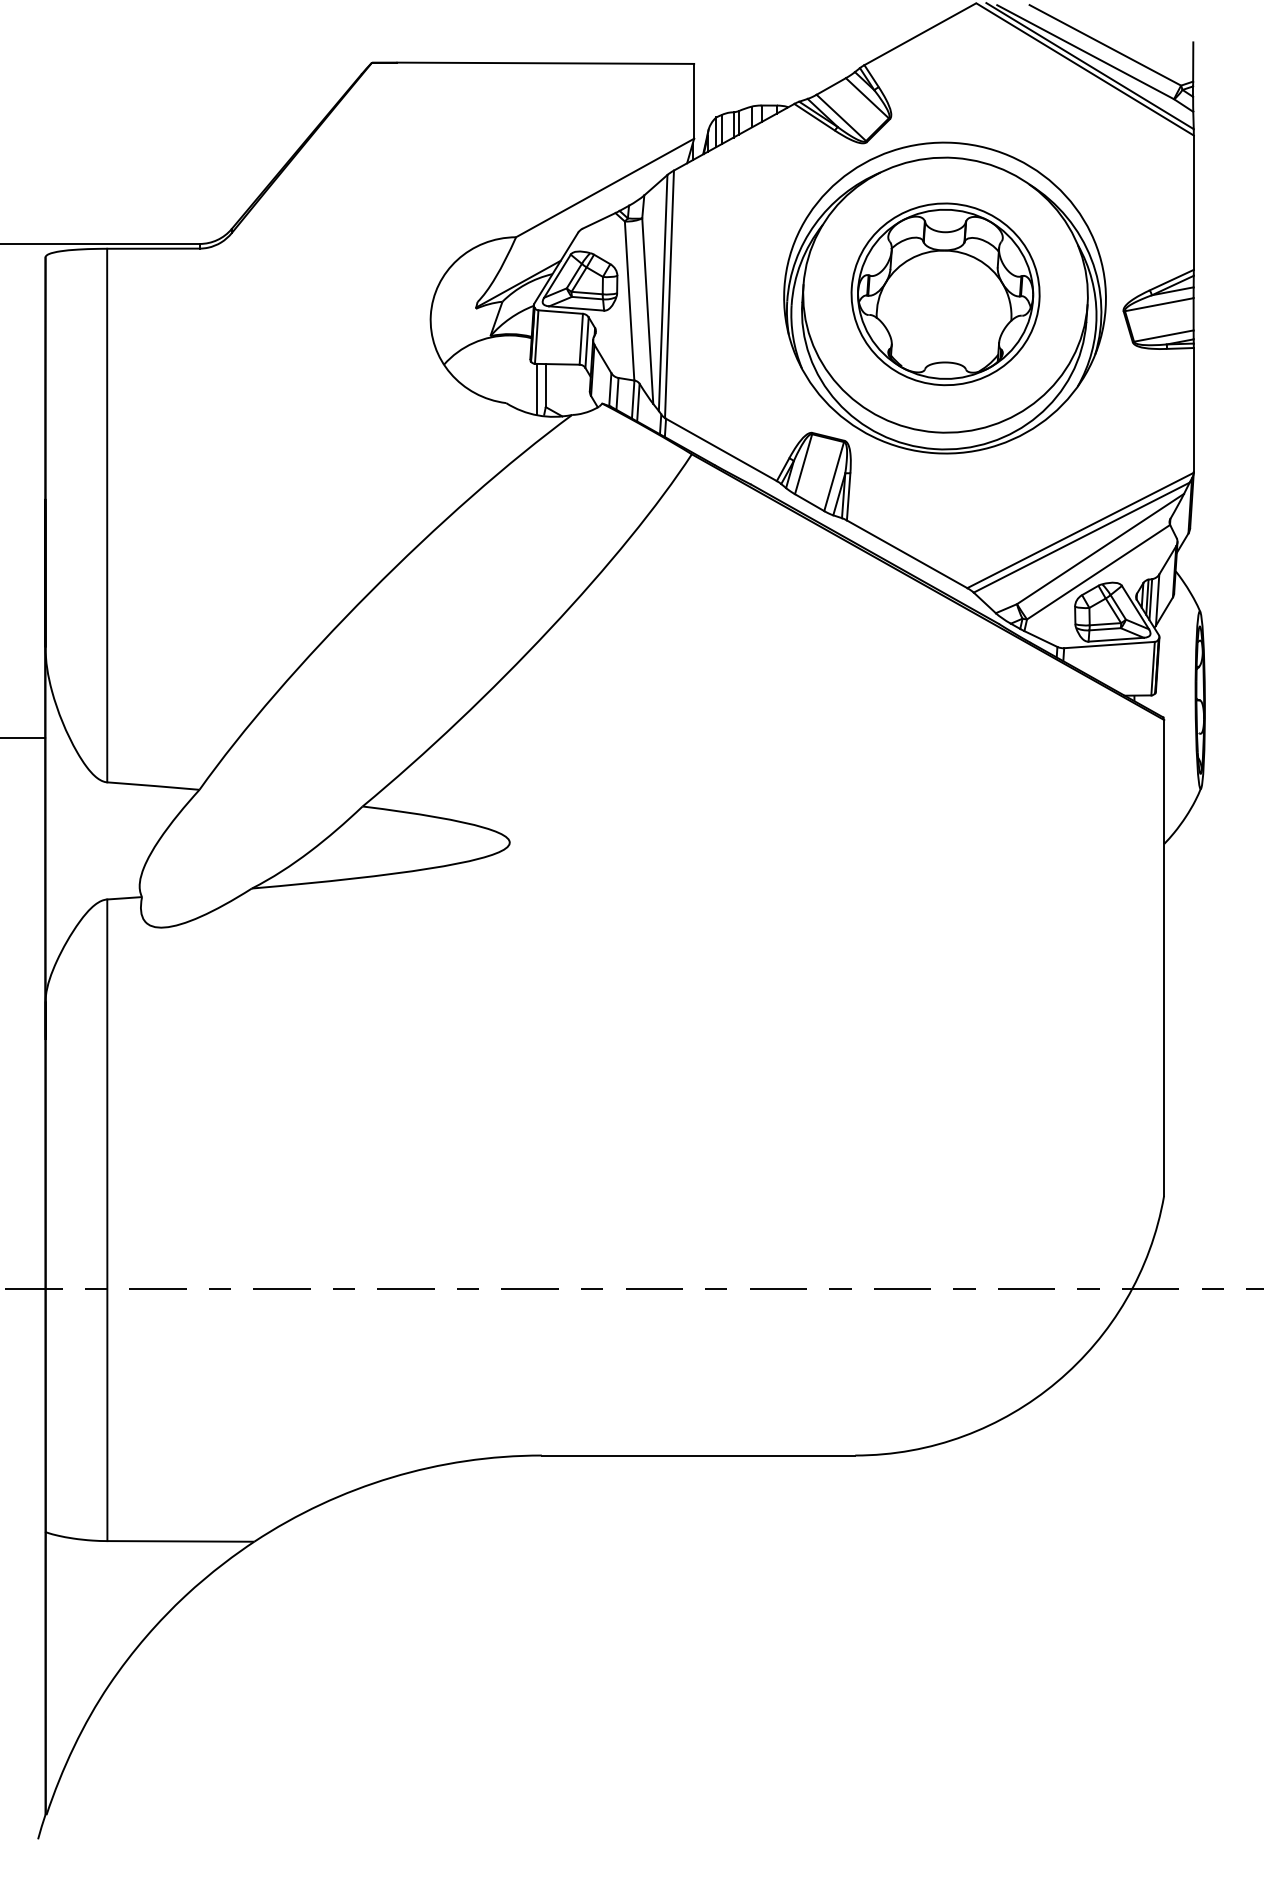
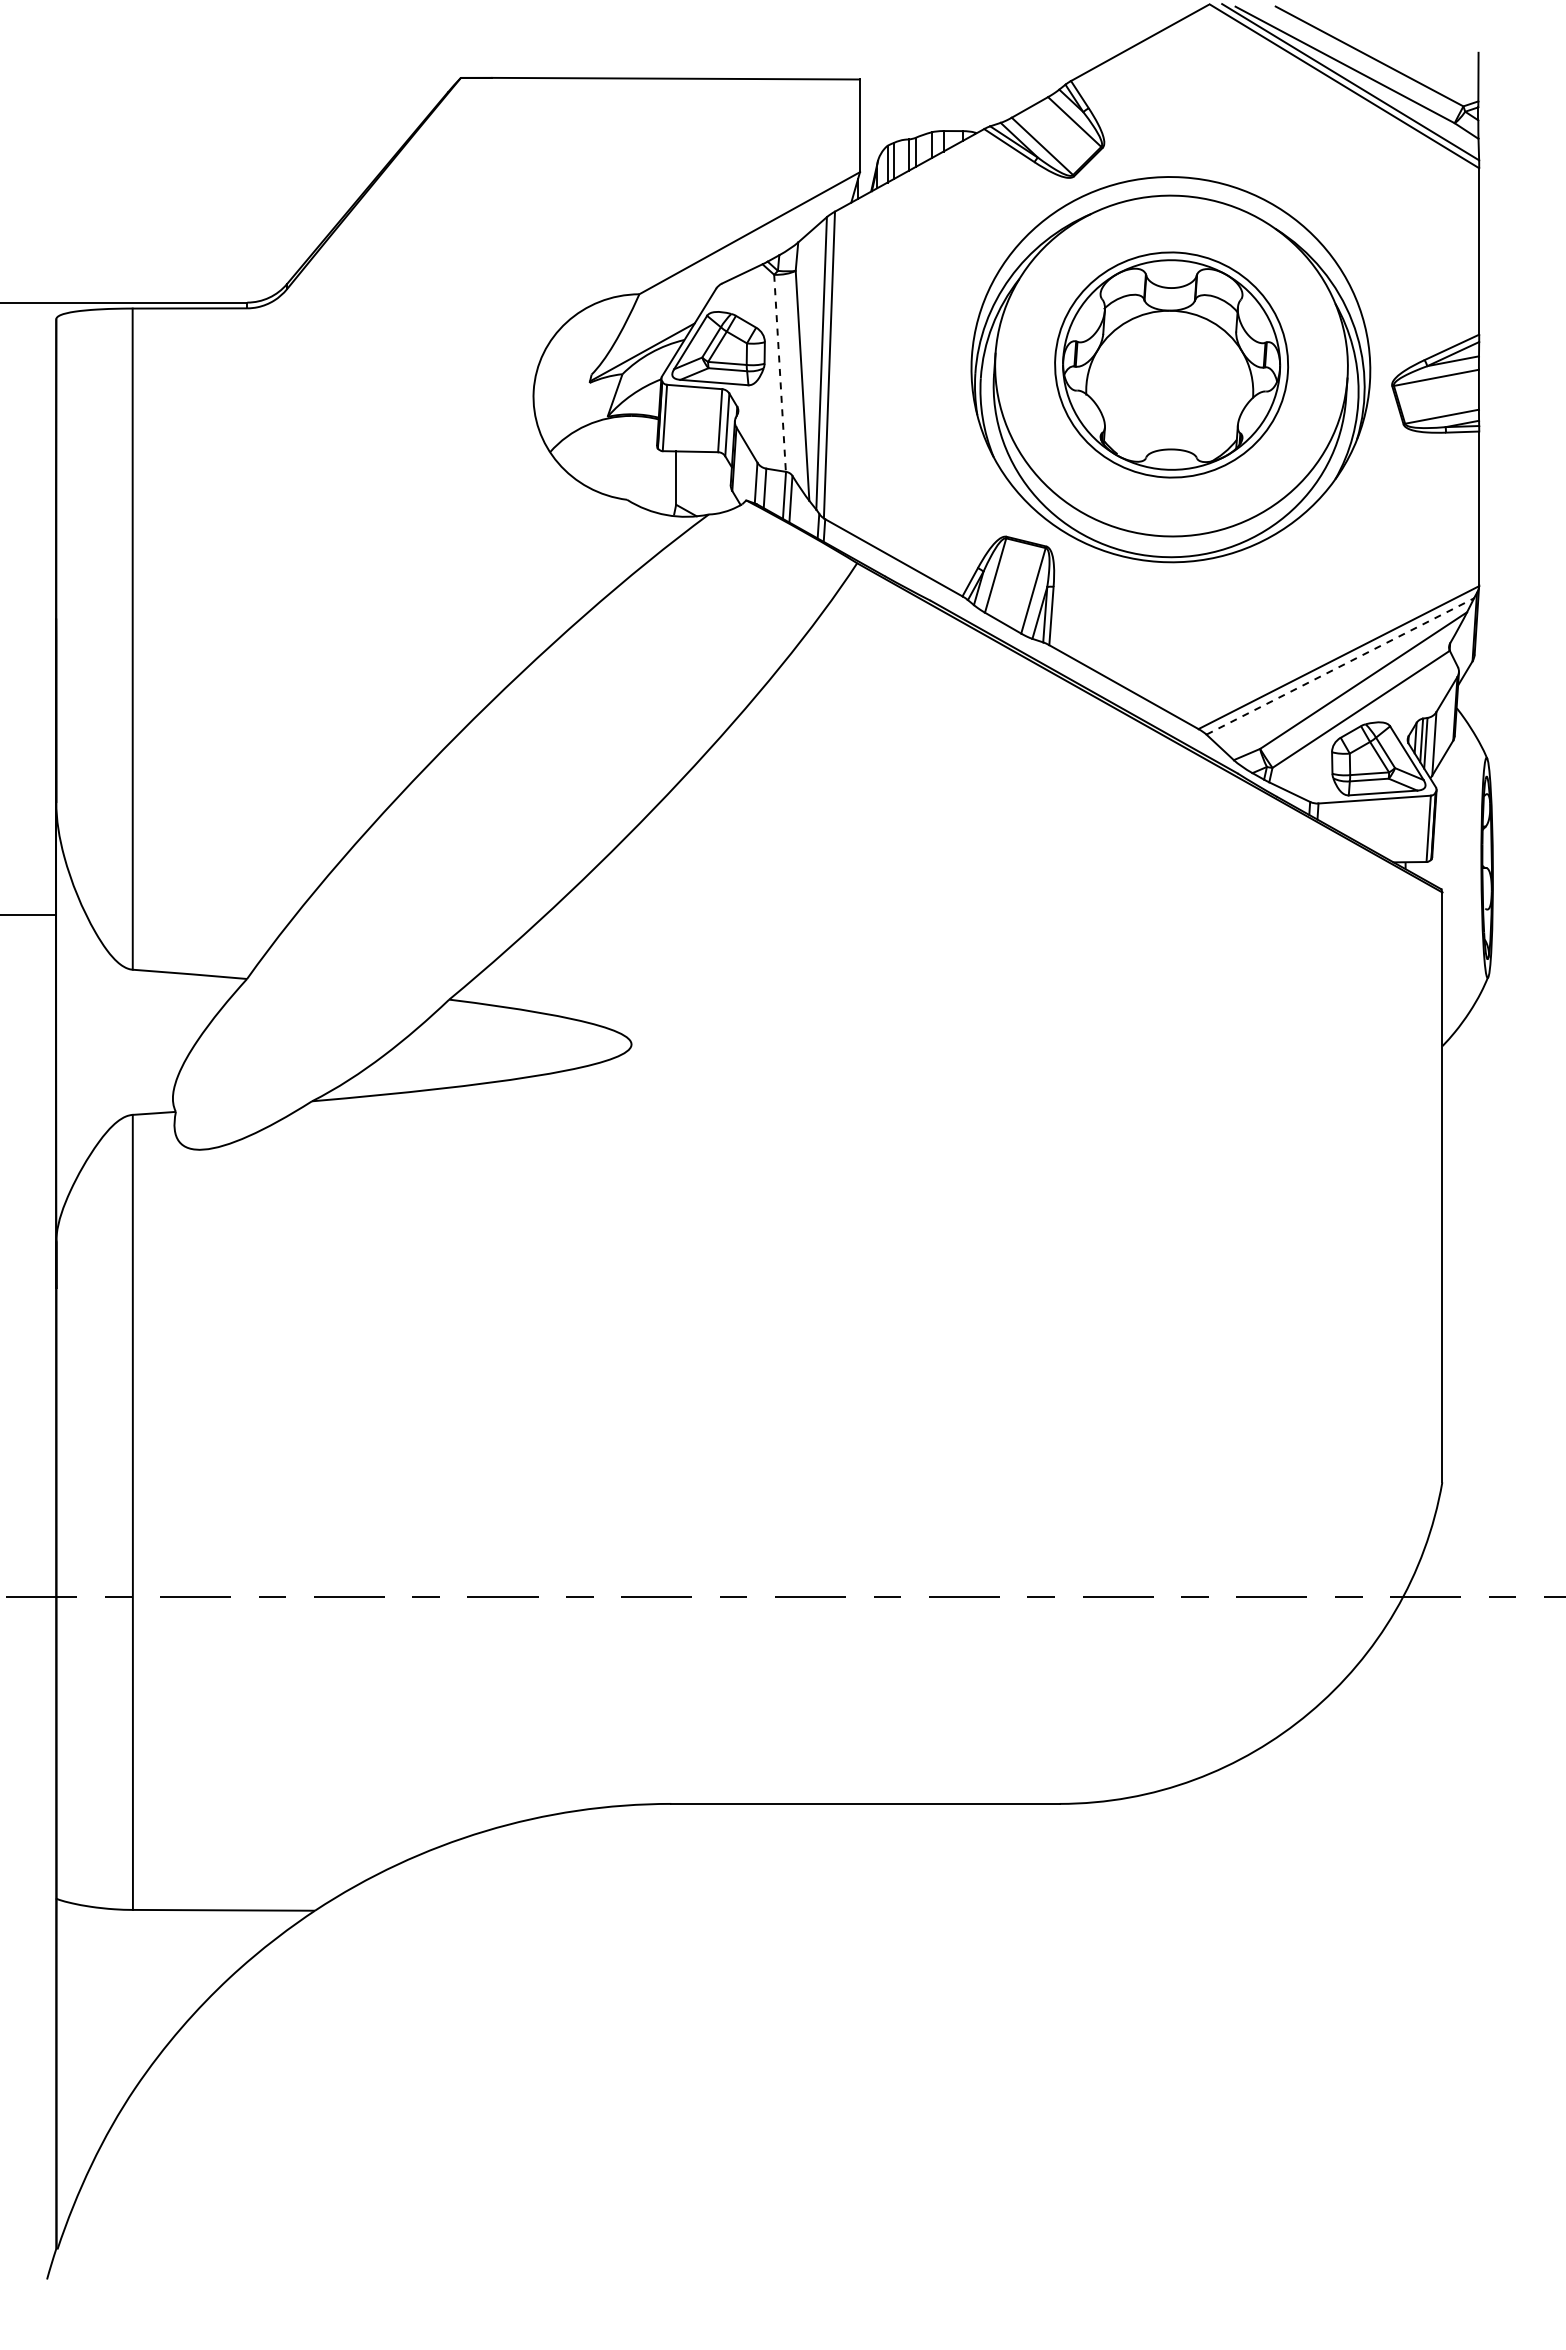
line: (629, 301) -> (780, 373), solid -> dashed
line: (537, 389) -> (665, 482), removed
line: (1081, 537) -> (1340, 666), solid -> dashed

